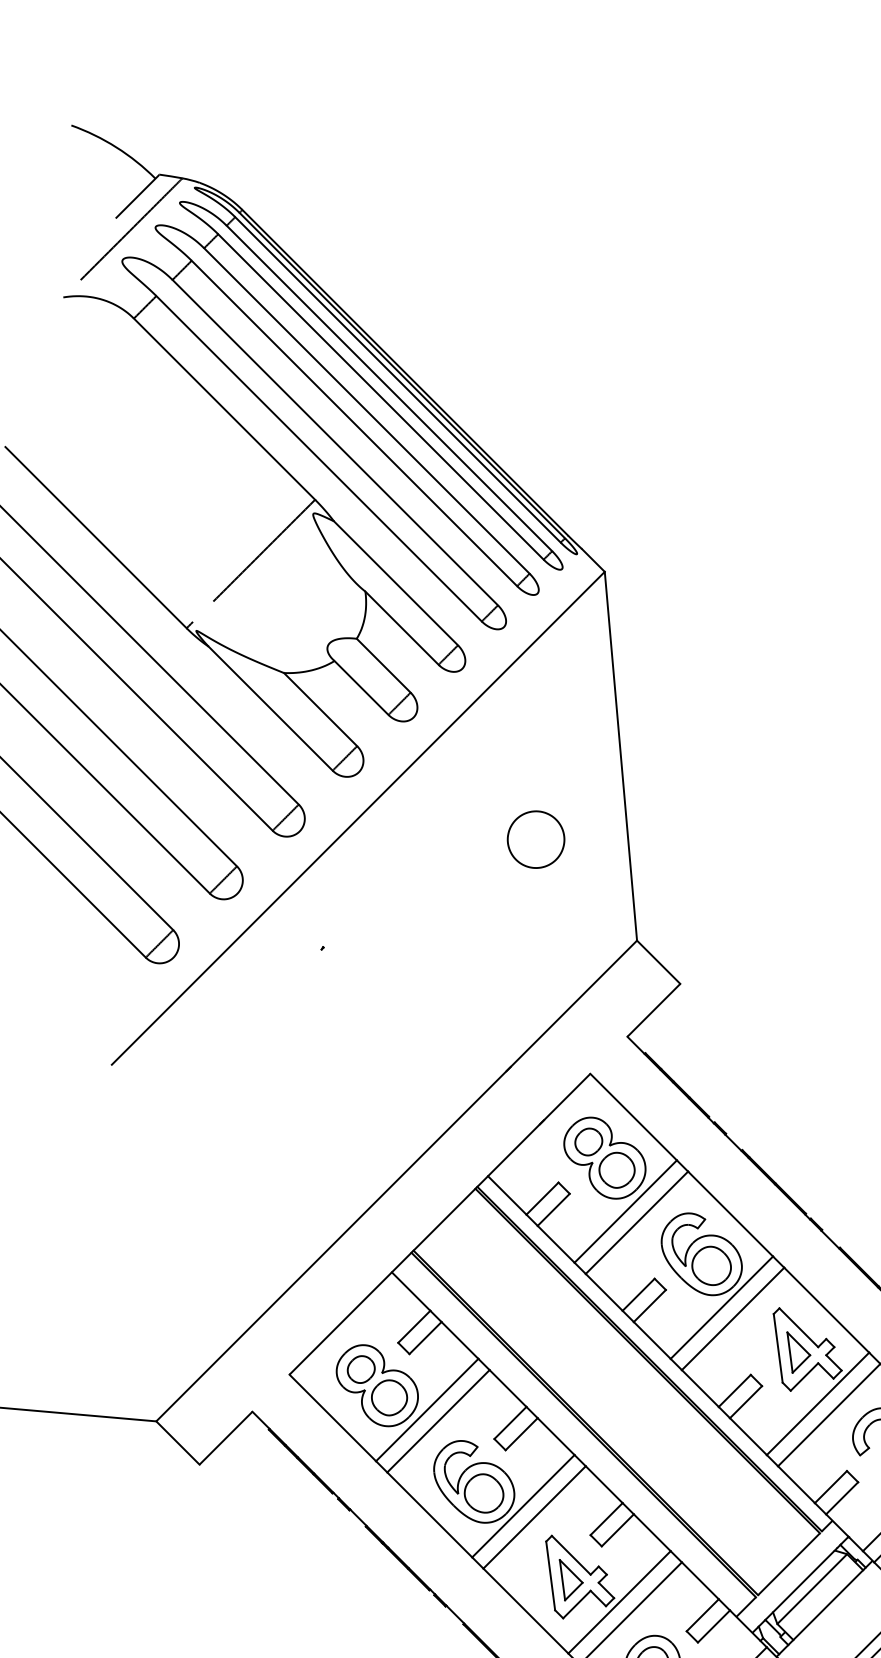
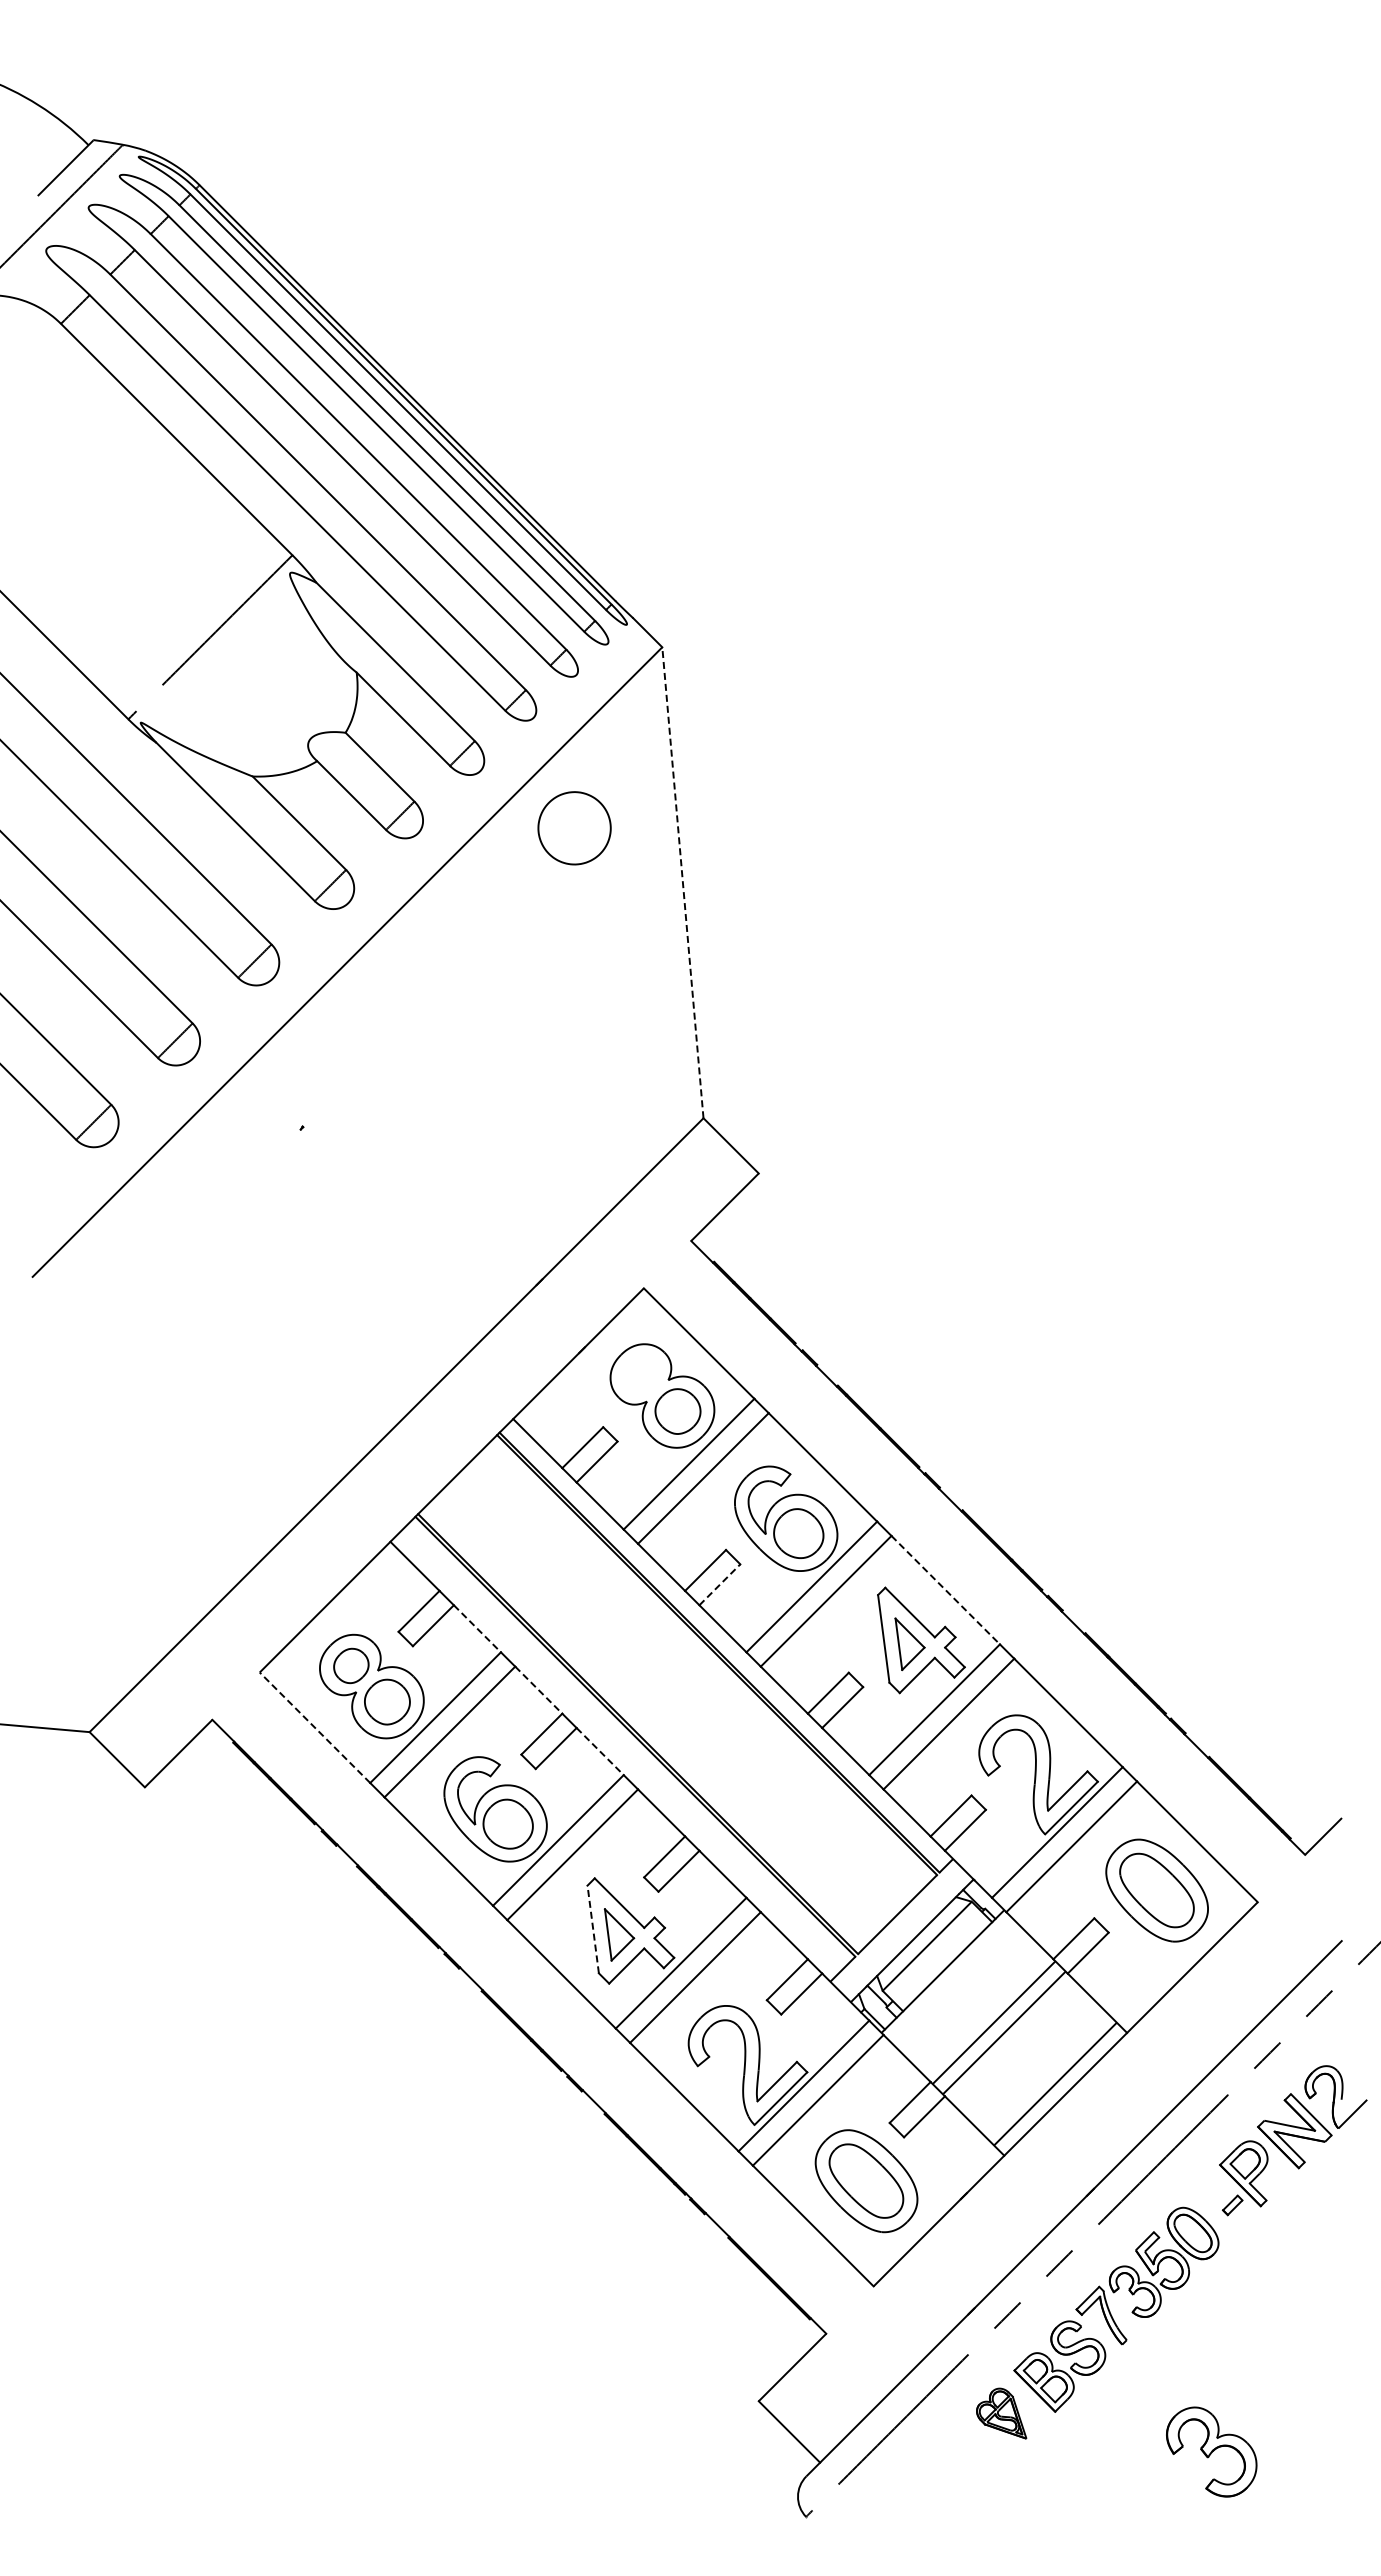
line: (620, 756) -> (682, 882), solid -> dashed
part: (536, 839) -> (574, 828), moved
part: (588, 1142) -> (641, 1375), removed
line: (649, 1305) -> (719, 1584), solid -> dashed
line: (826, 1310) -> (945, 1590), solid -> dashed
line: (460, 1341) -> (477, 1629), solid -> dashed
line: (508, 1388) -> (539, 1690), solid -> dashed
line: (332, 1417) -> (314, 1727), solid -> dashed
line: (556, 1436) -> (600, 1751), solid -> dashed
line: (550, 1575) -> (593, 1928), solid -> dashed

